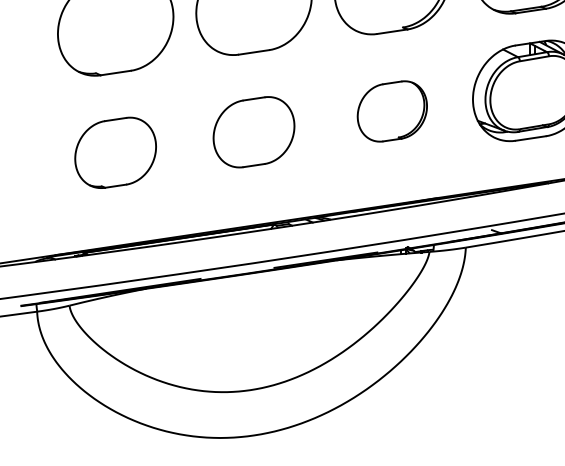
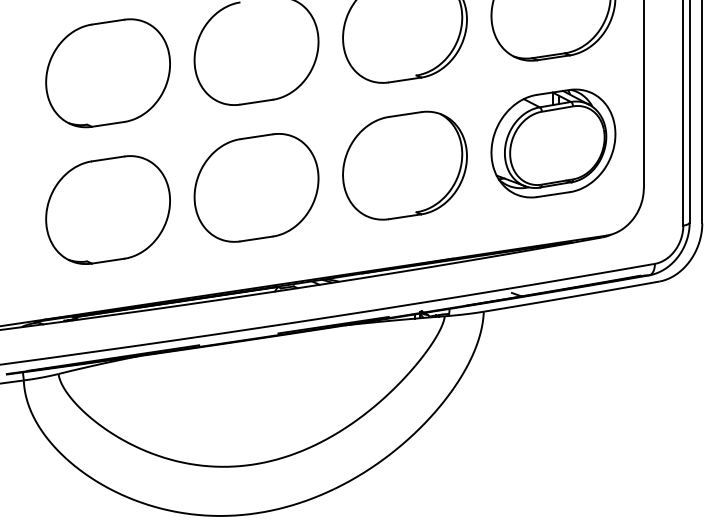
part: (391, 111) -> (404, 165), size x1.67
part: (253, 131) -> (256, 187), size x1.43
part: (115, 152) -> (107, 209), size x1.43

